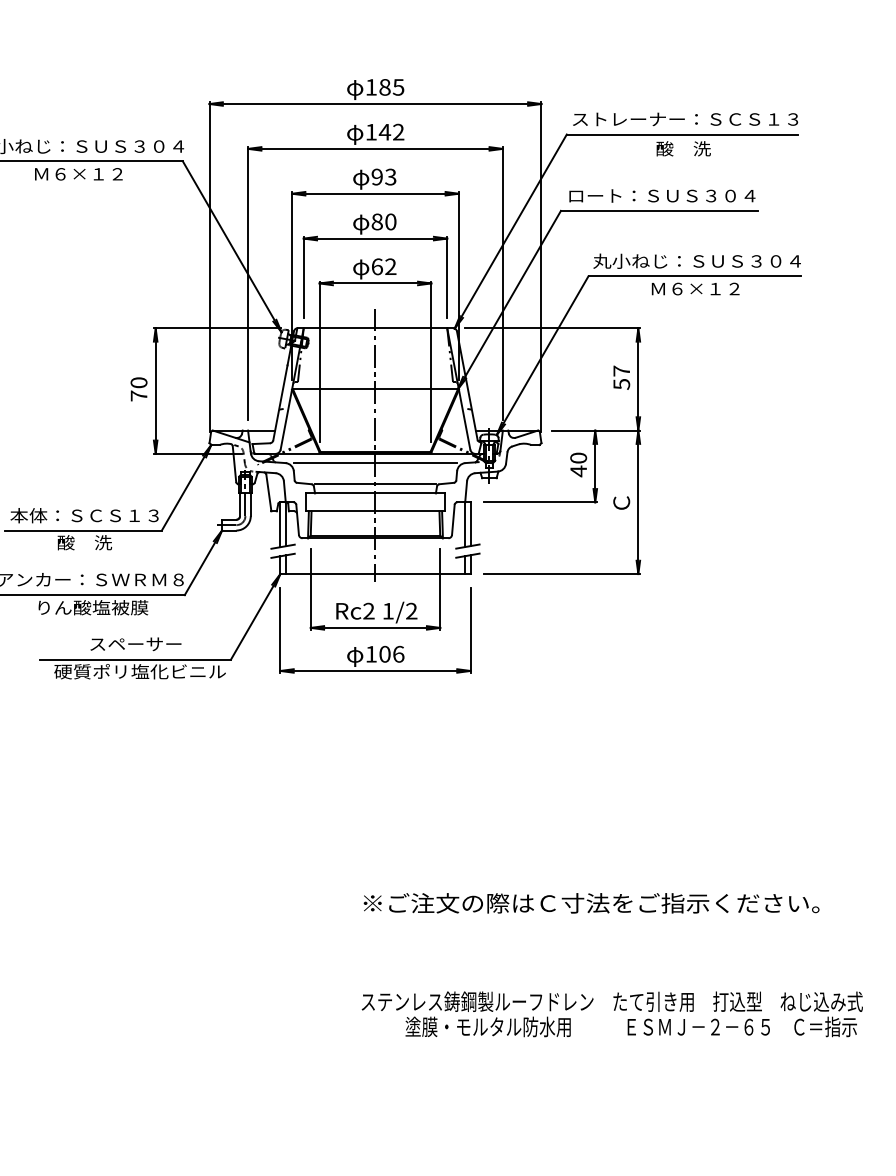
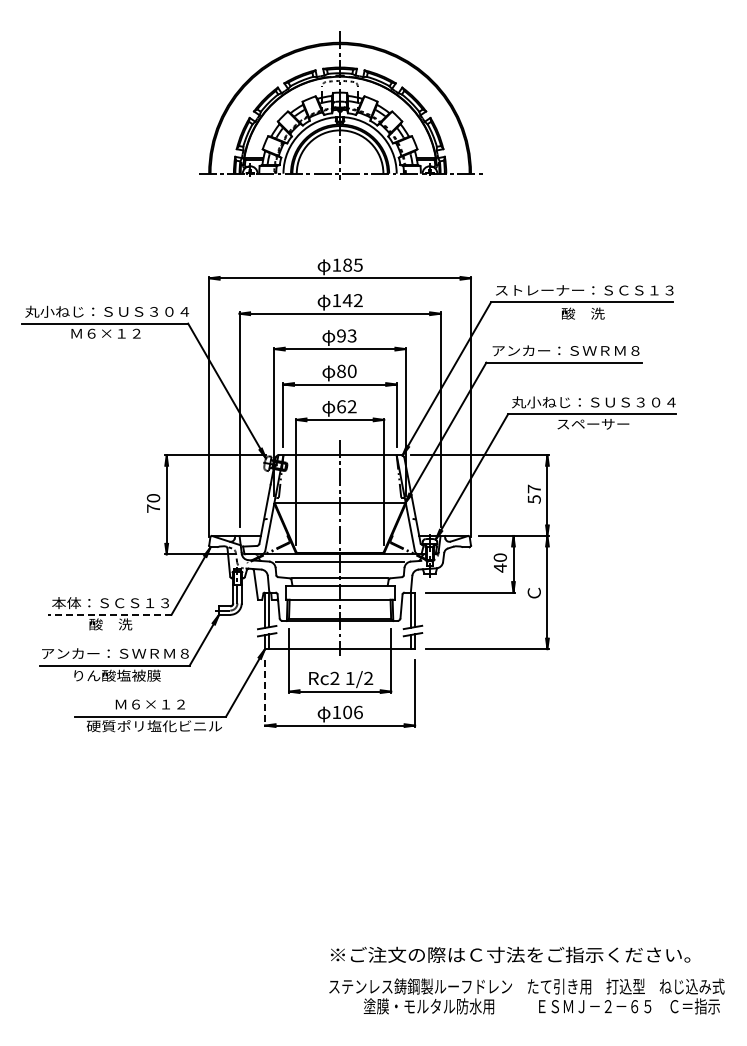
text: (661, 195) -> (565, 350), ロート：ＳＵＳ３０４ -> アンカー：ＳＷＲＭ８
text: (696, 289) -> (593, 424), Ｍ６×１２ -> スペーサー
line: (83, 530) -> (109, 614), solid -> dashed
line: (280, 630) -> (265, 693), solid -> dashed
text: (135, 644) -> (150, 704), スペーサー -> Ｍ６×１２
text: (591, 902) -> (510, 954), moved

